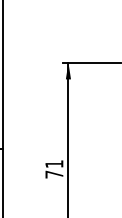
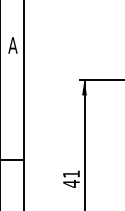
text: (54, 174) -> (71, 183), 71 -> 41

